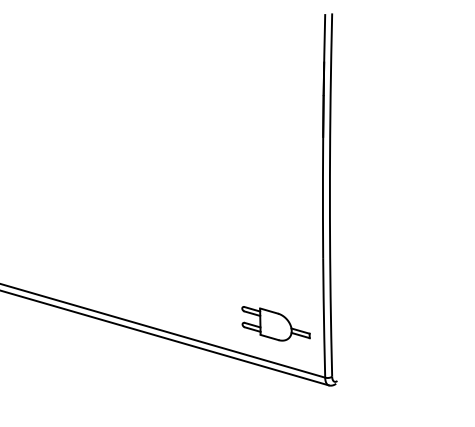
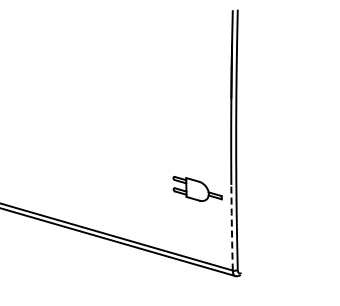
line: (323, 317) -> (231, 227), solid -> dashed
part: (275, 323) -> (197, 188), moved

